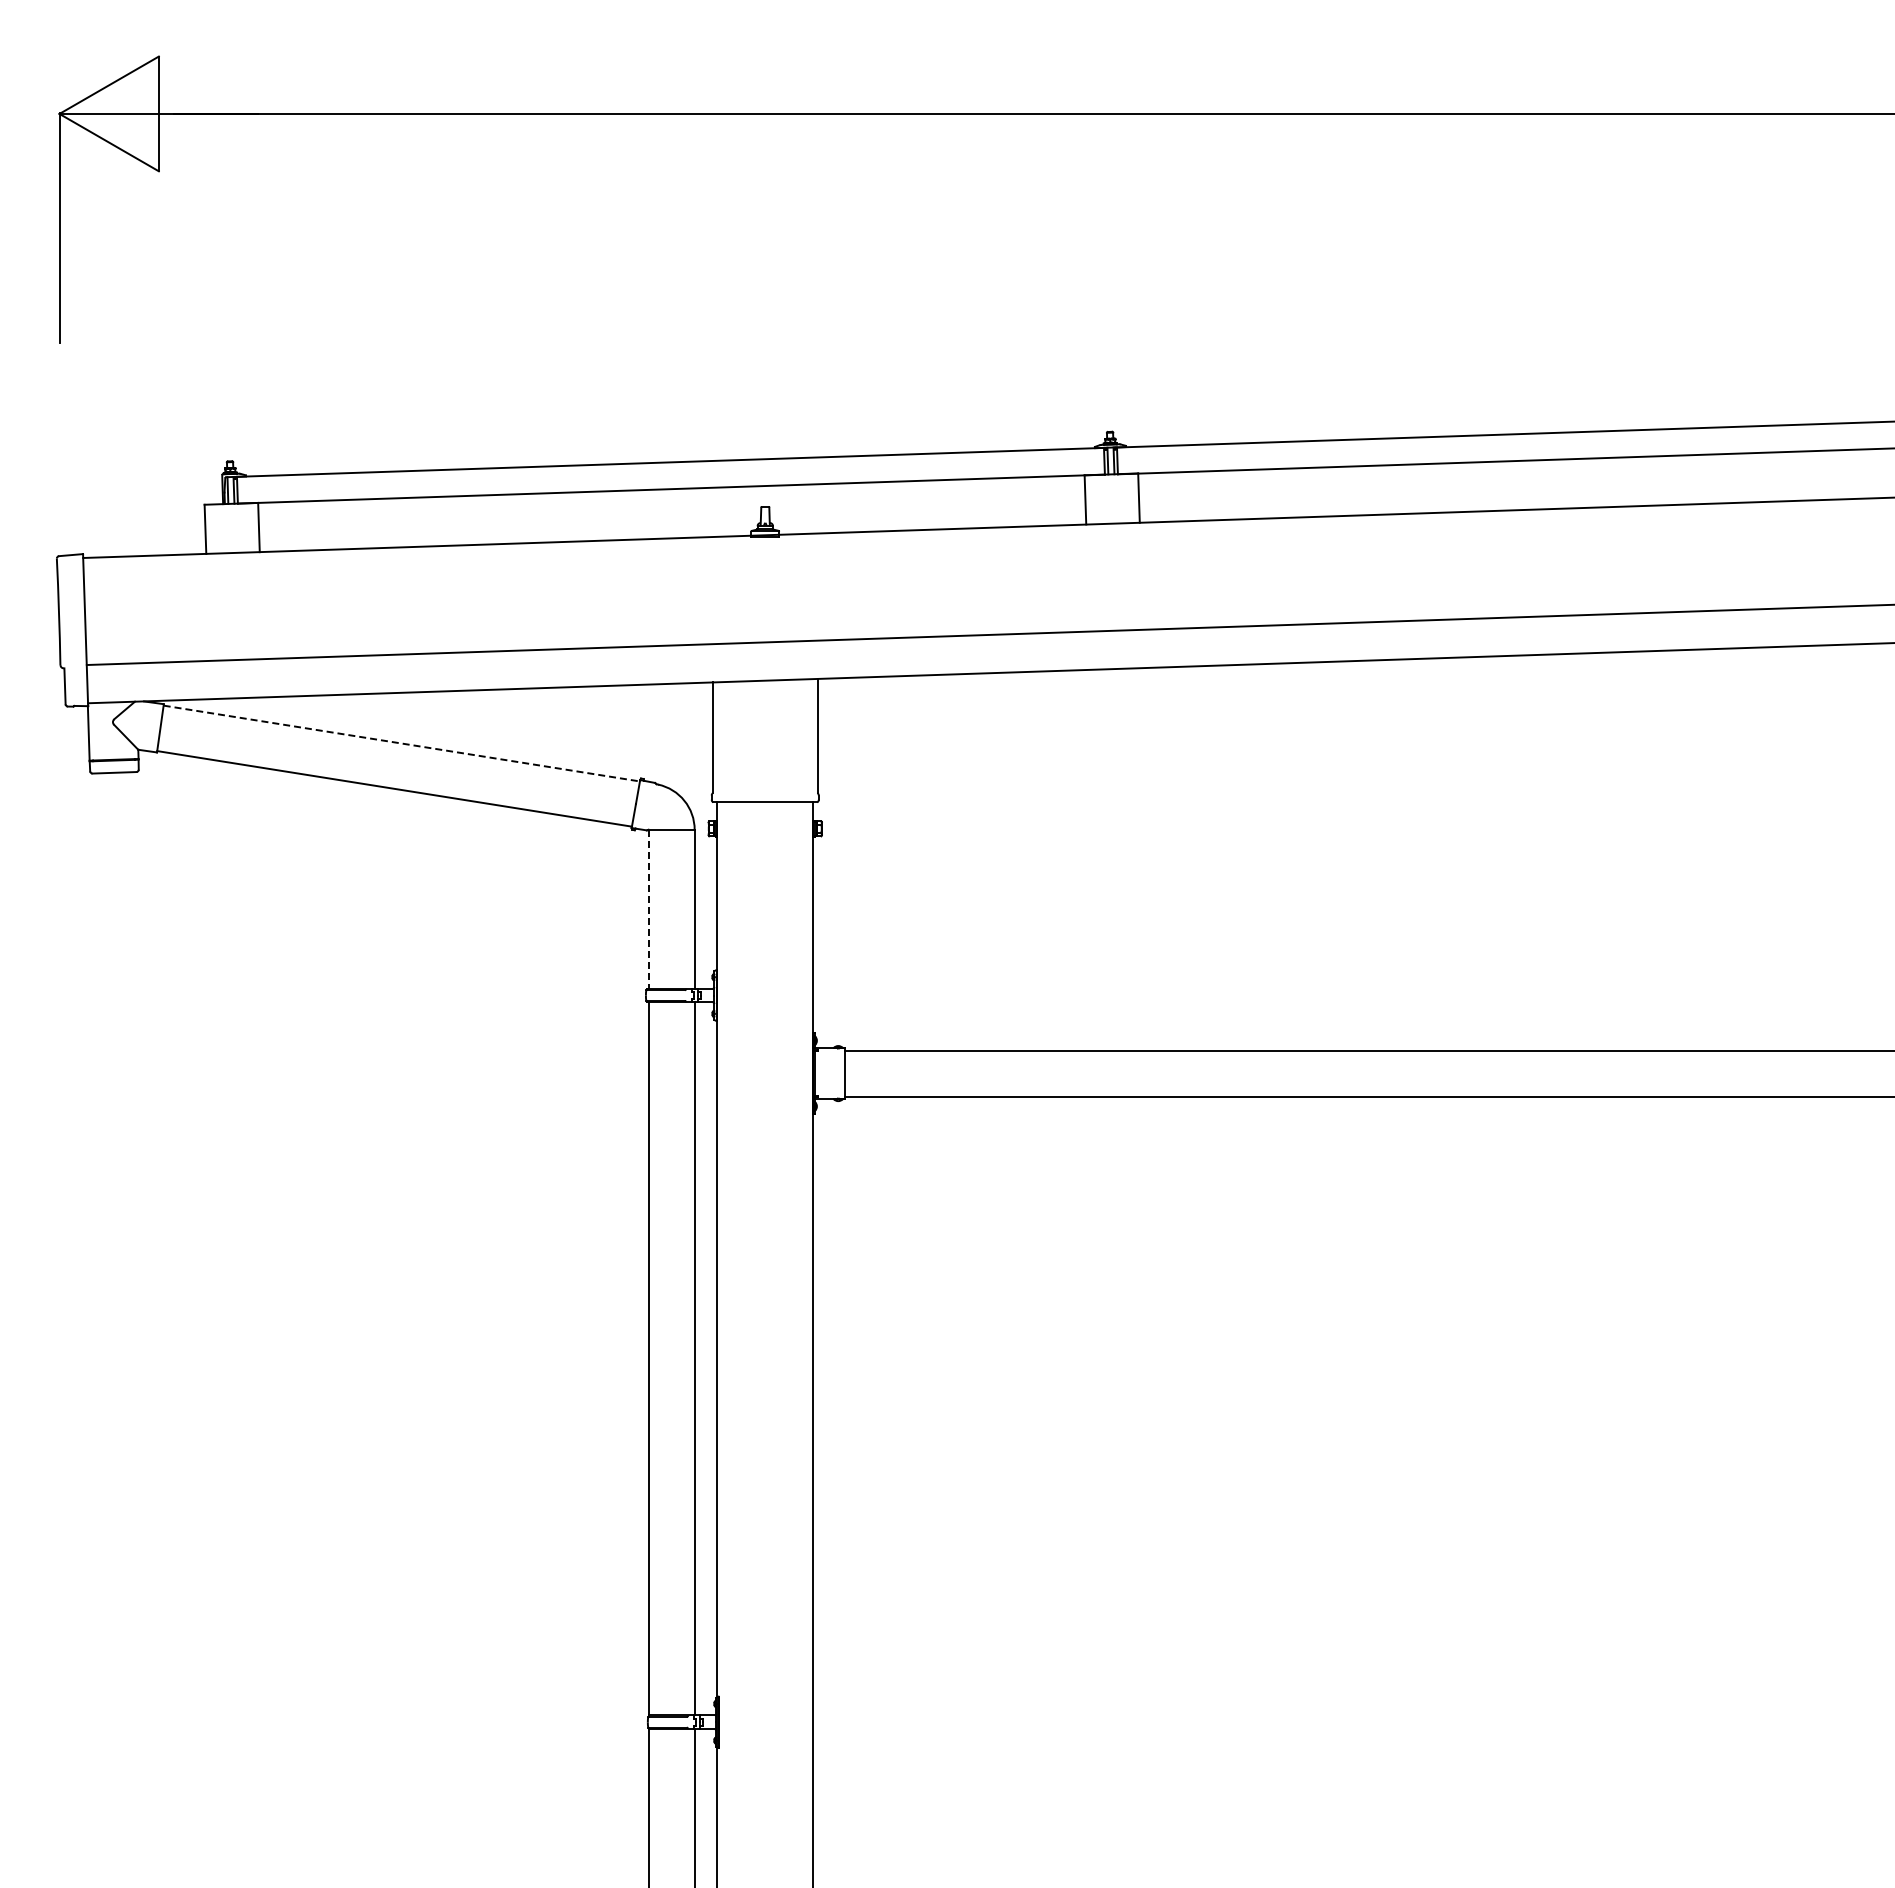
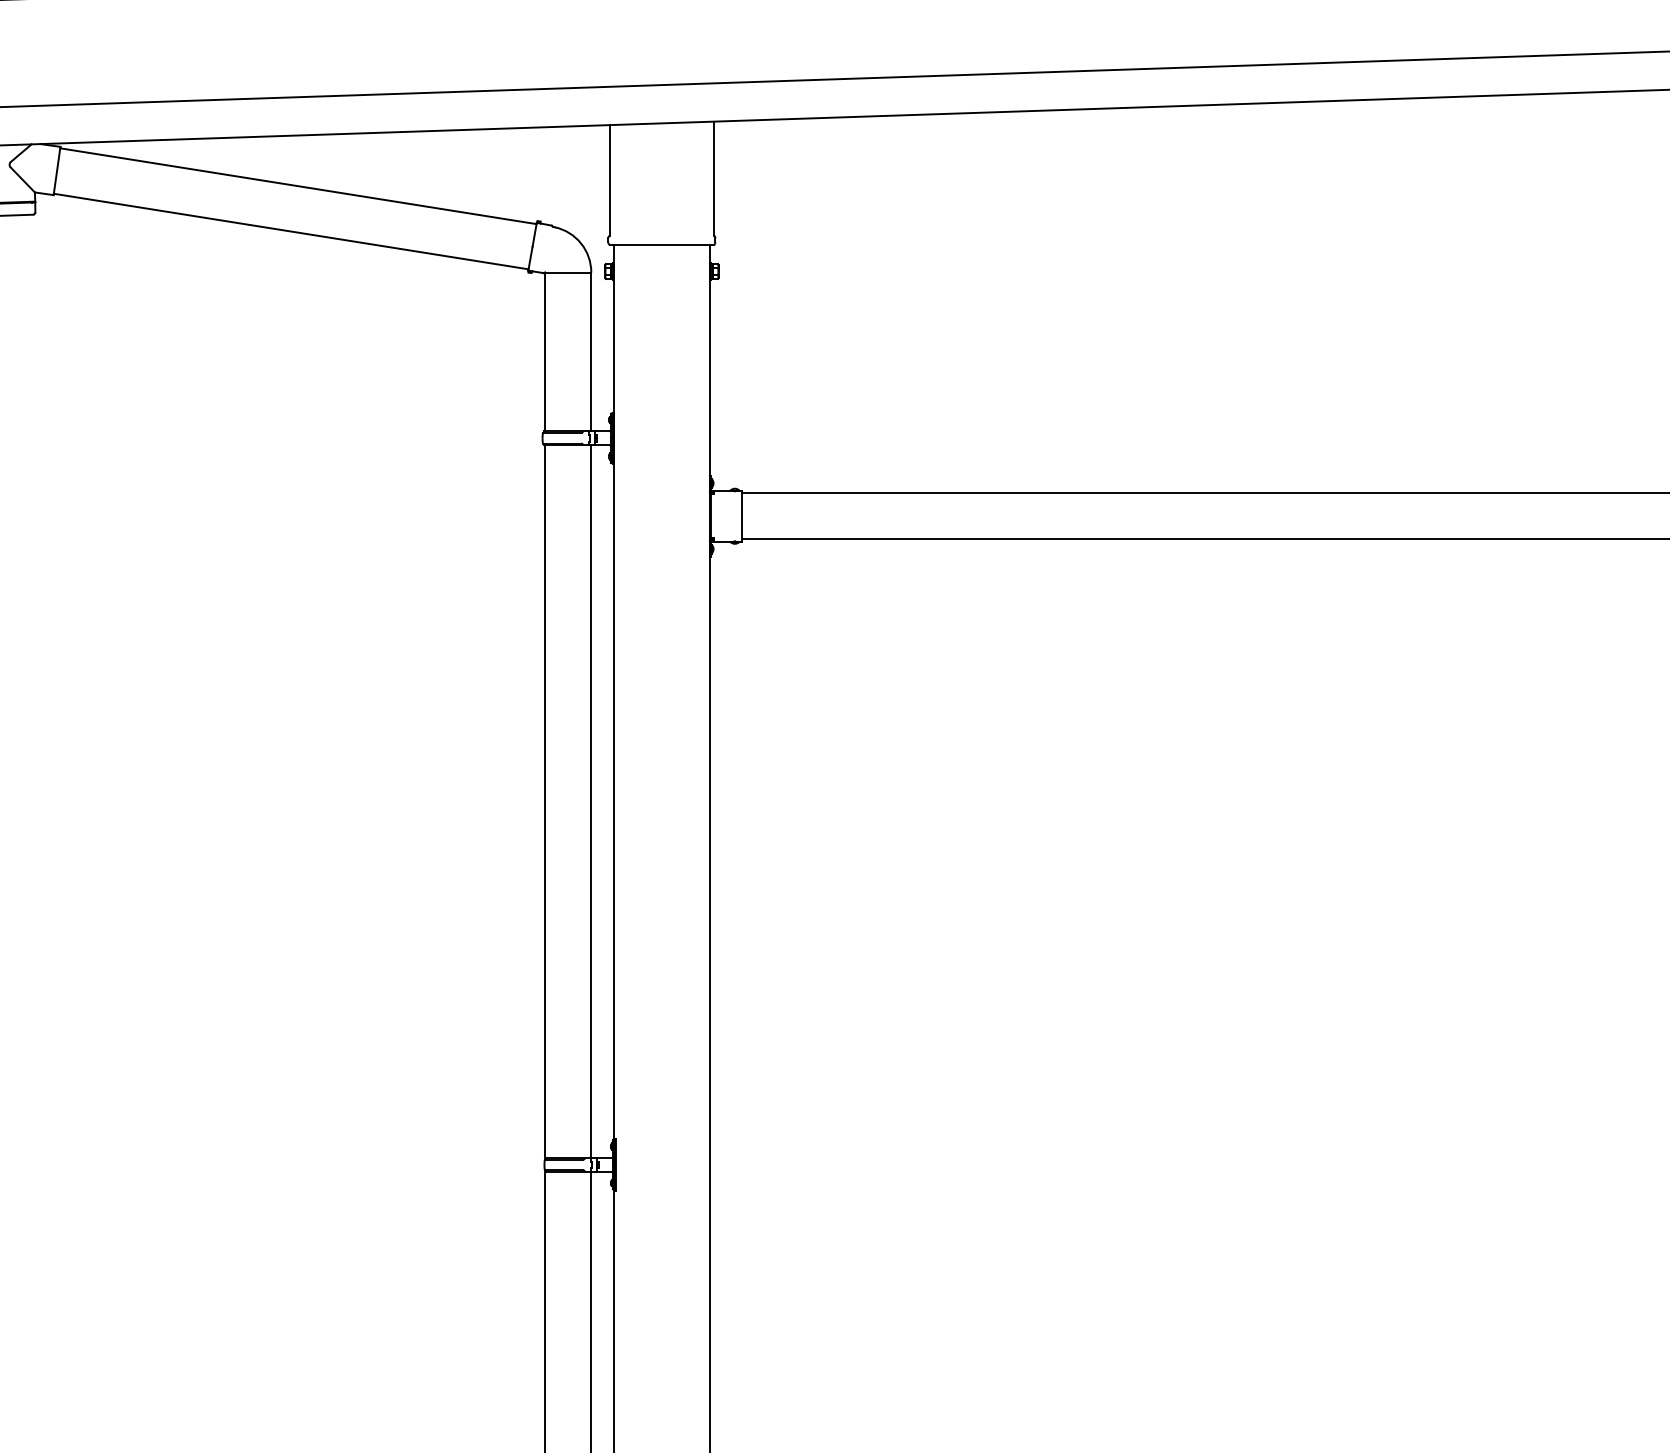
line: (402, 743) -> (299, 186), dashed -> solid
line: (648, 909) -> (545, 352), dashed -> solid

